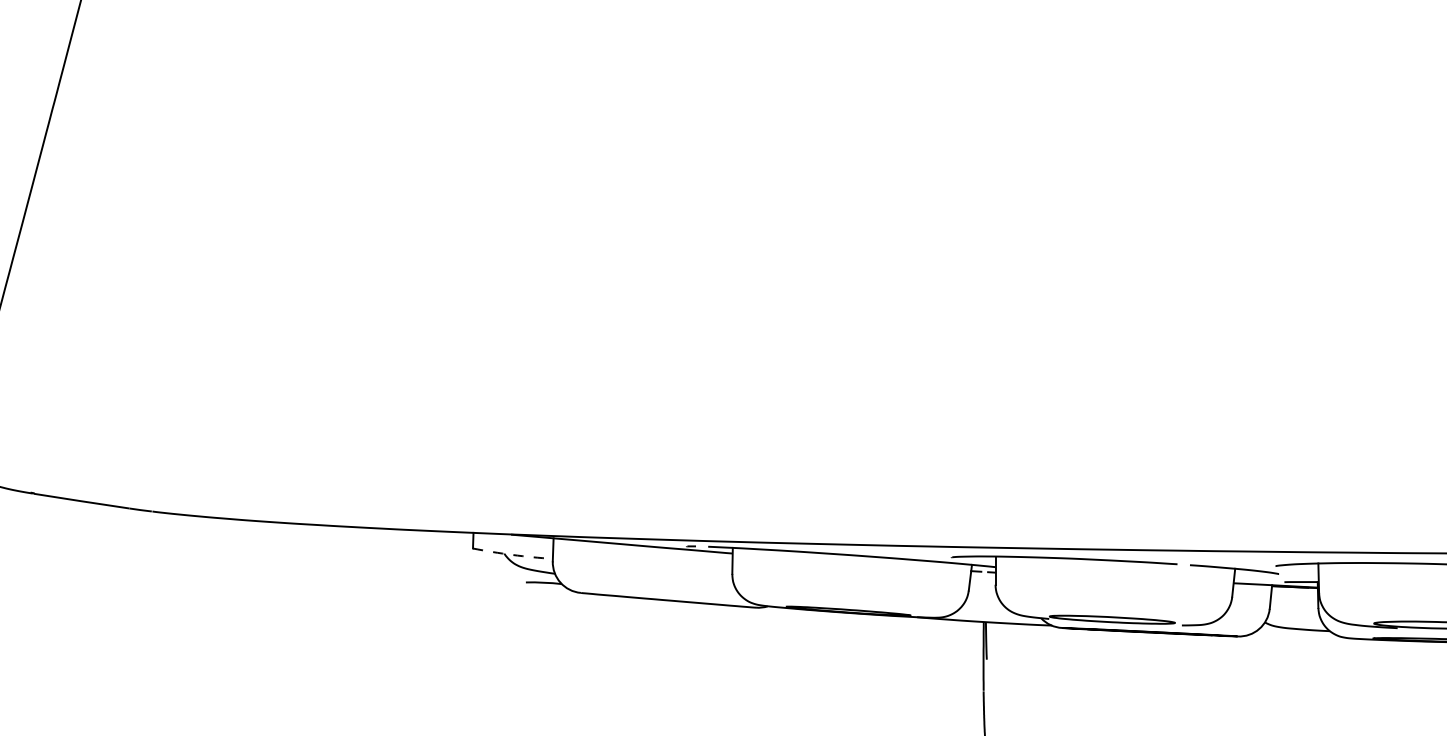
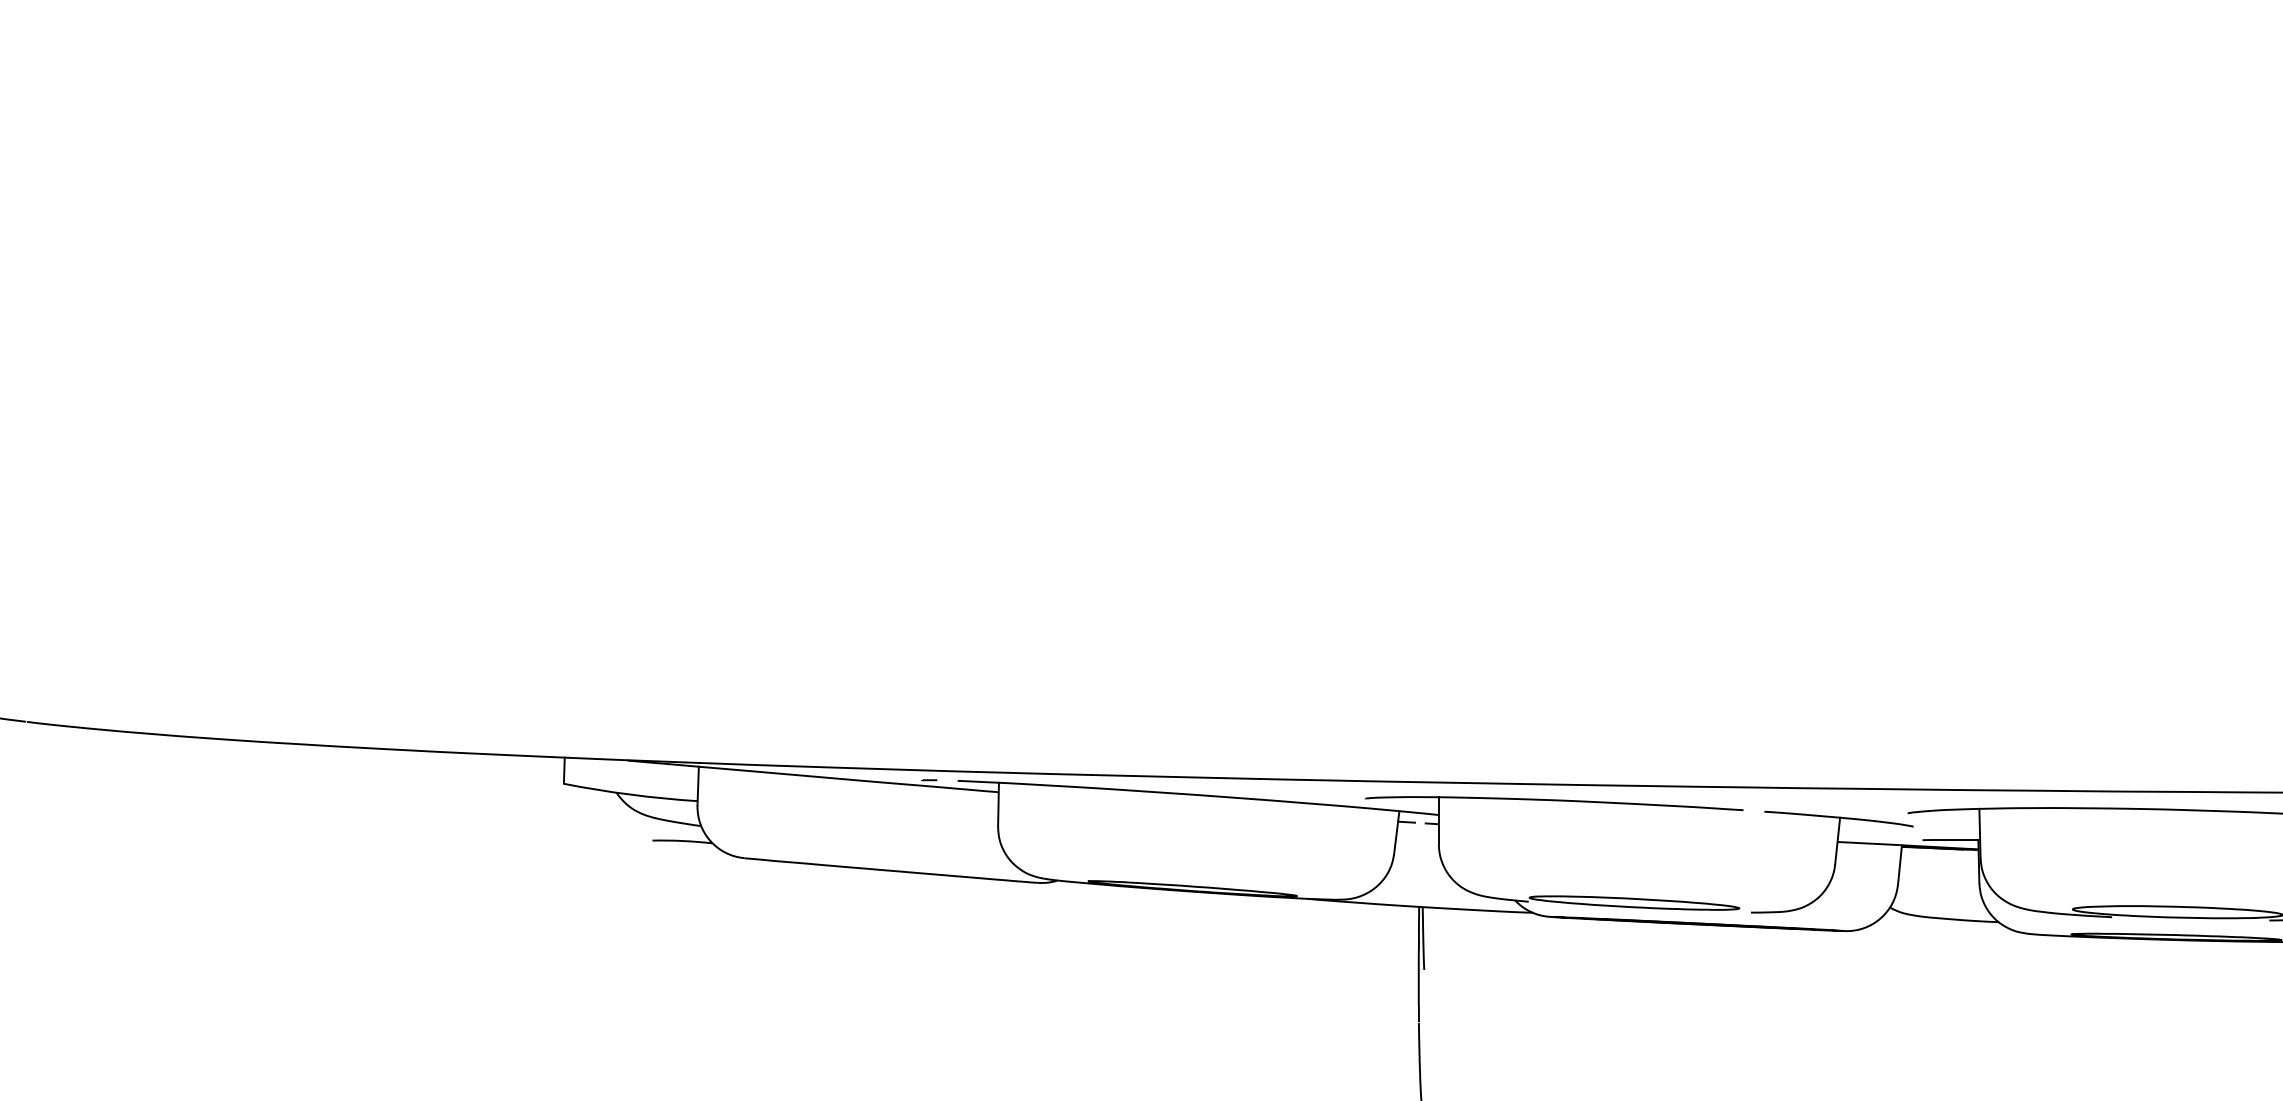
arc: (512, 554) -> (630, 793), dashed -> solid

